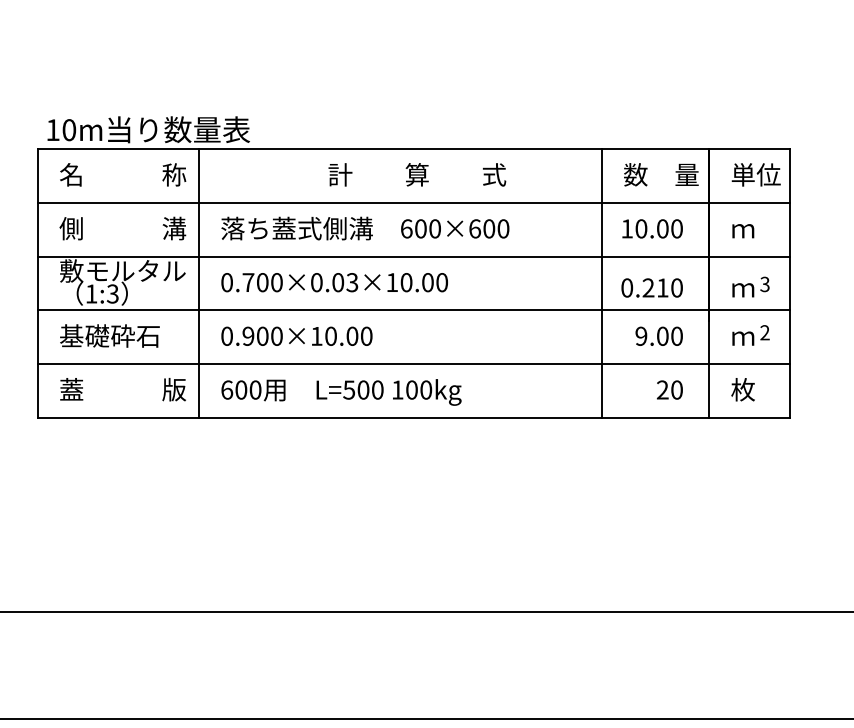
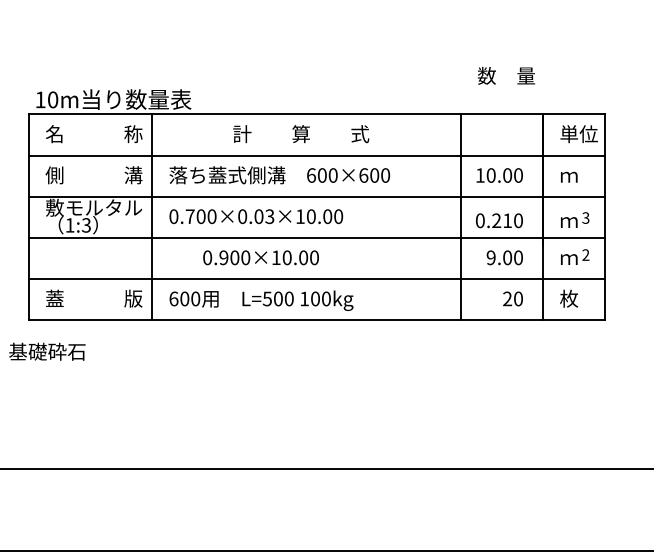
text: (417, 174) -> (301, 133), moved
text: (661, 174) -> (506, 75), moved
text: (109, 335) -> (47, 351), moved
text: (296, 335) -> (260, 257), moved

